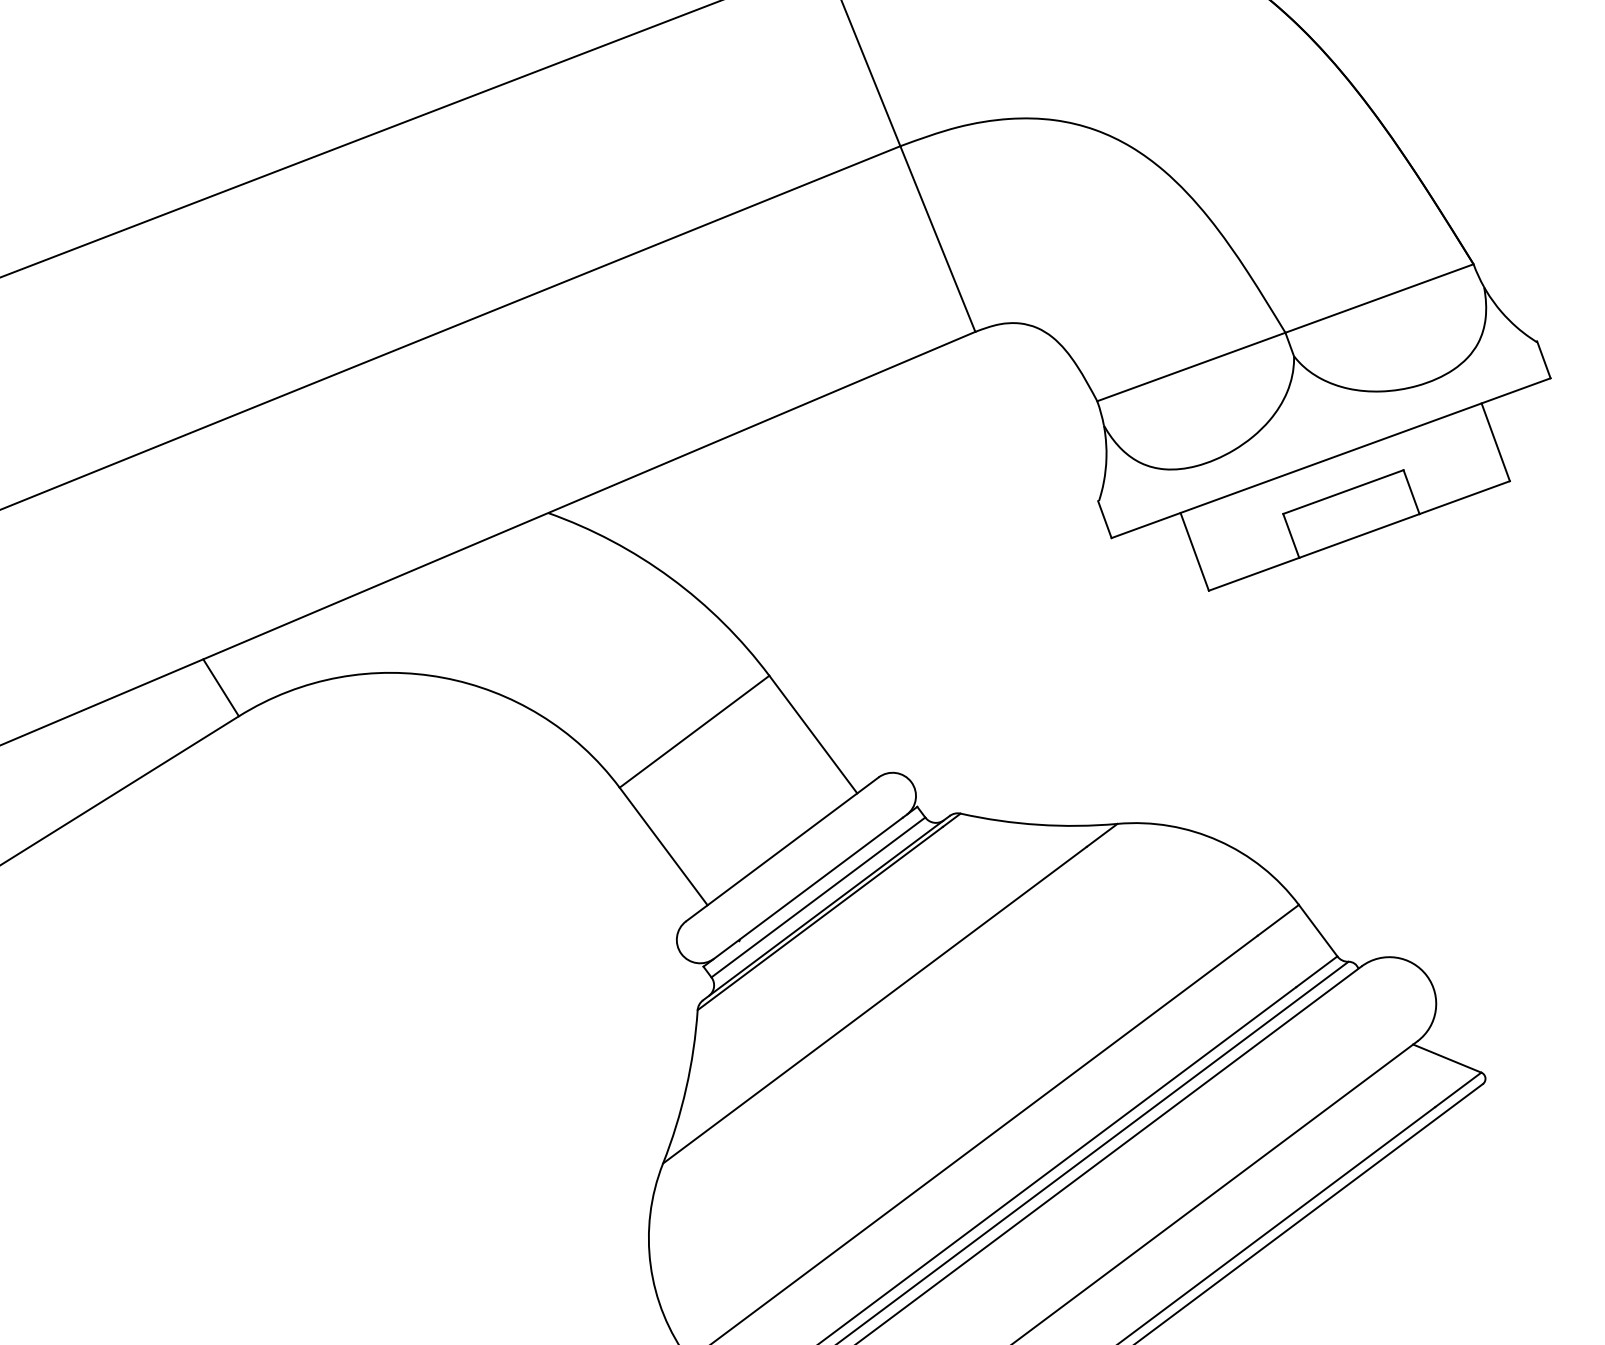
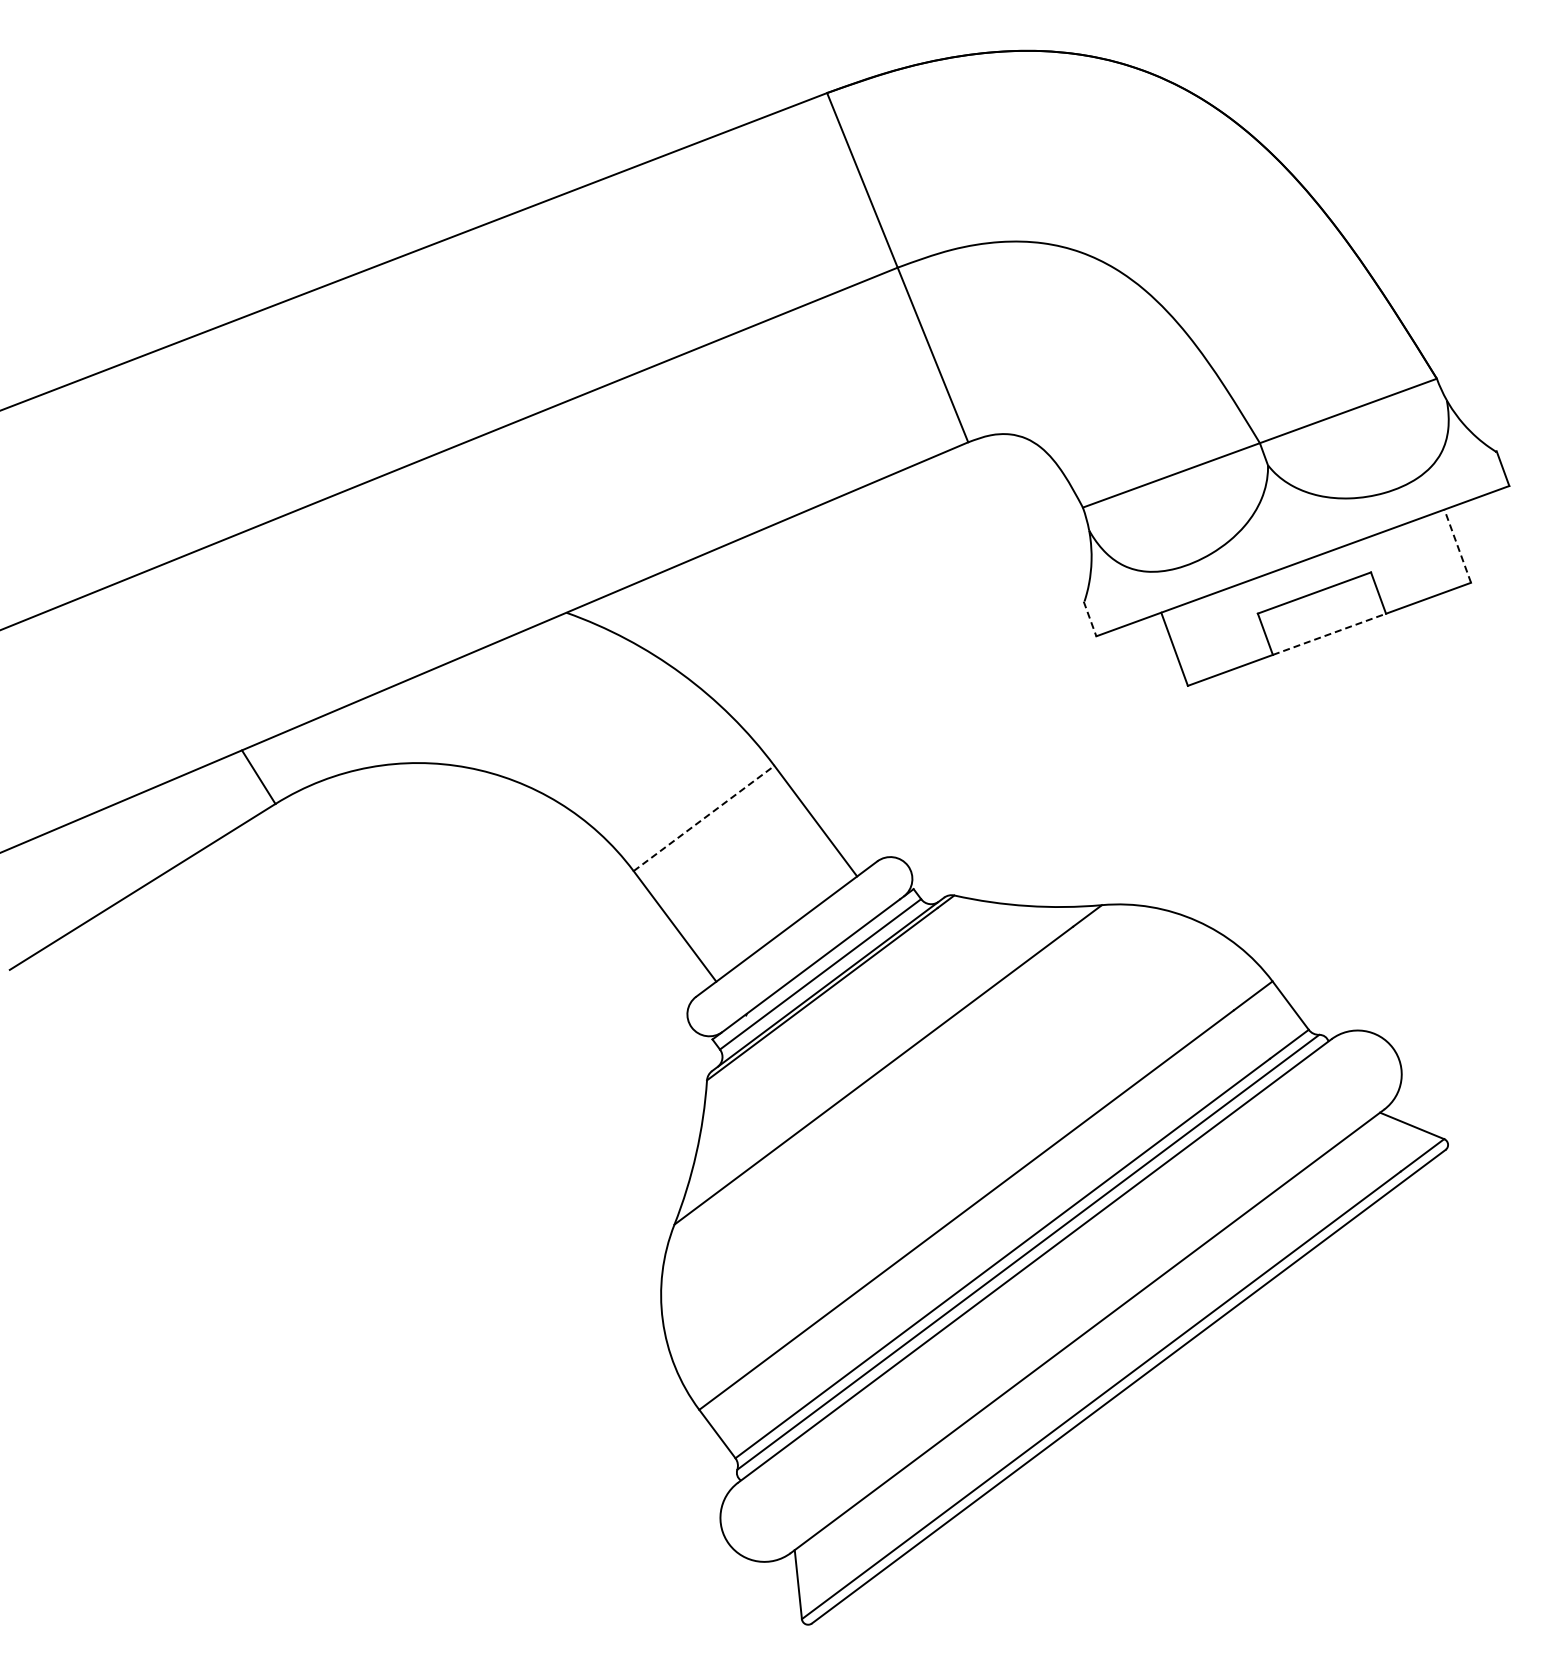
line: (1495, 442) -> (1457, 546), solid -> dashed
line: (1105, 520) -> (1090, 619), solid -> dashed
line: (1359, 536) -> (1329, 634), solid -> dashed
line: (694, 731) -> (704, 818), solid -> dashed

